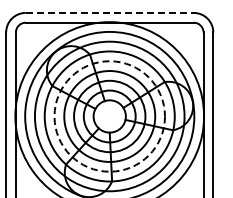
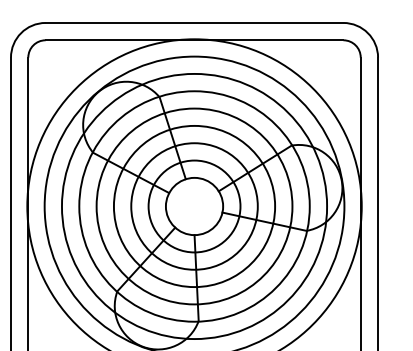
line: (110, 12) -> (195, 22), dashed -> solid
circle: (109, 116) -> (194, 206), dashed -> solid

